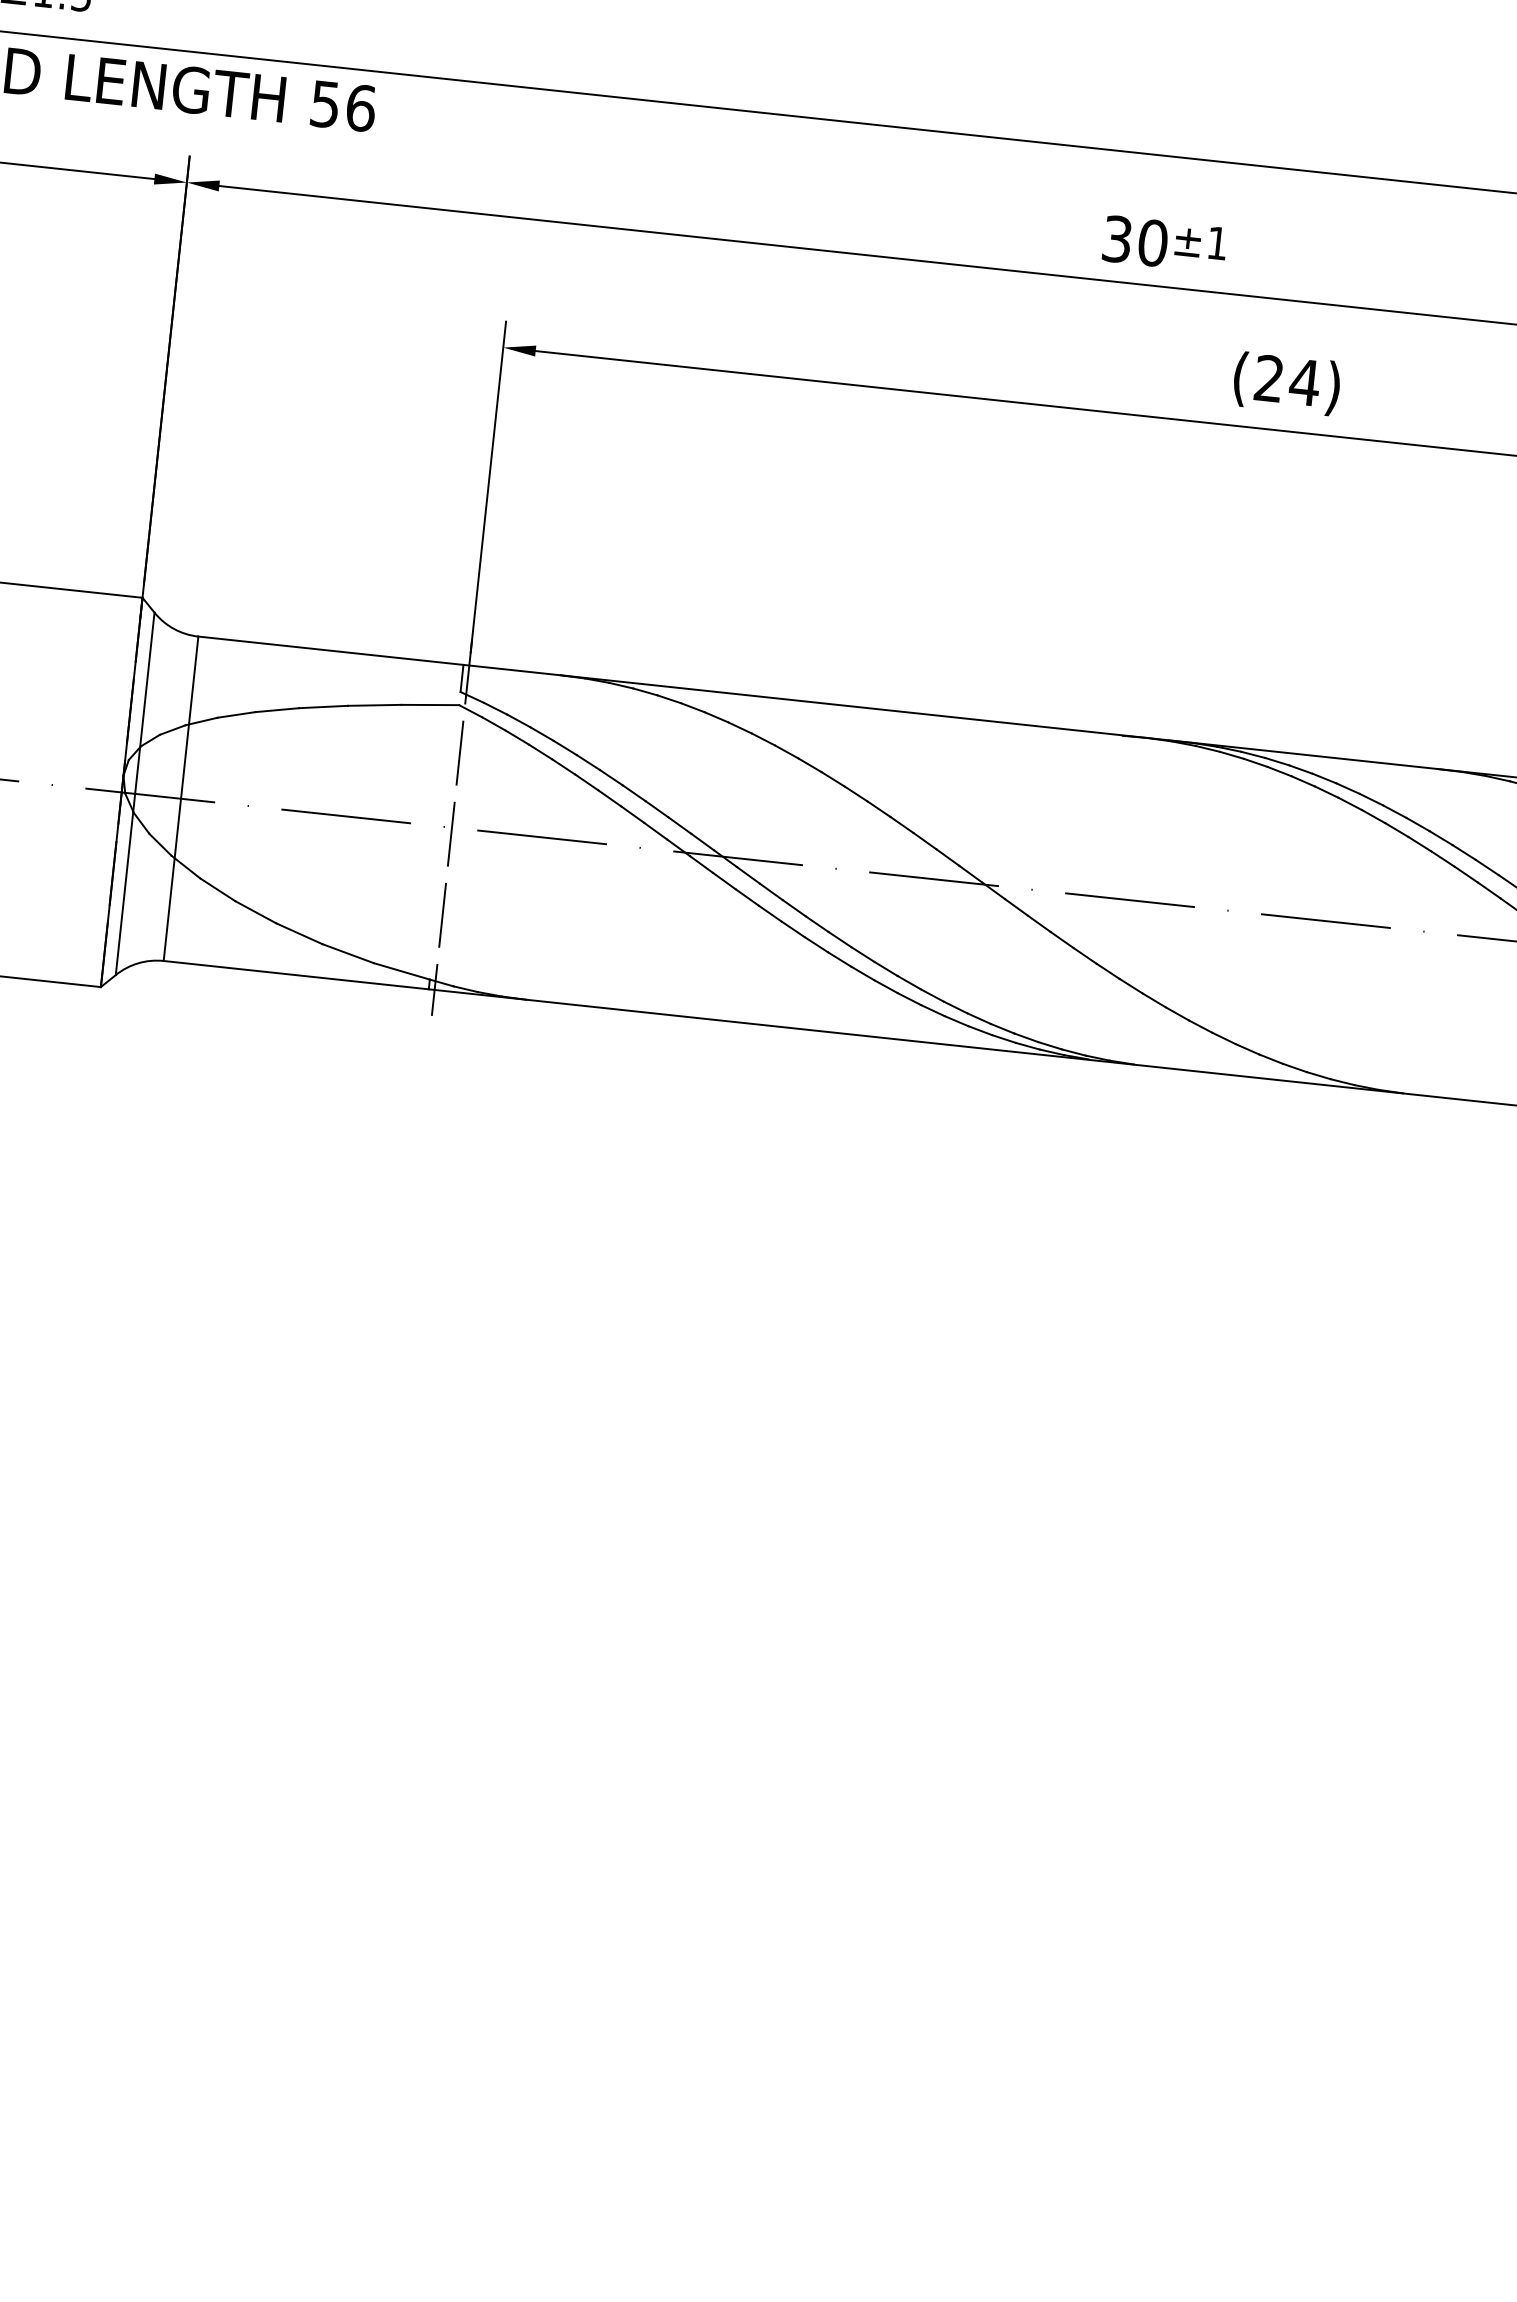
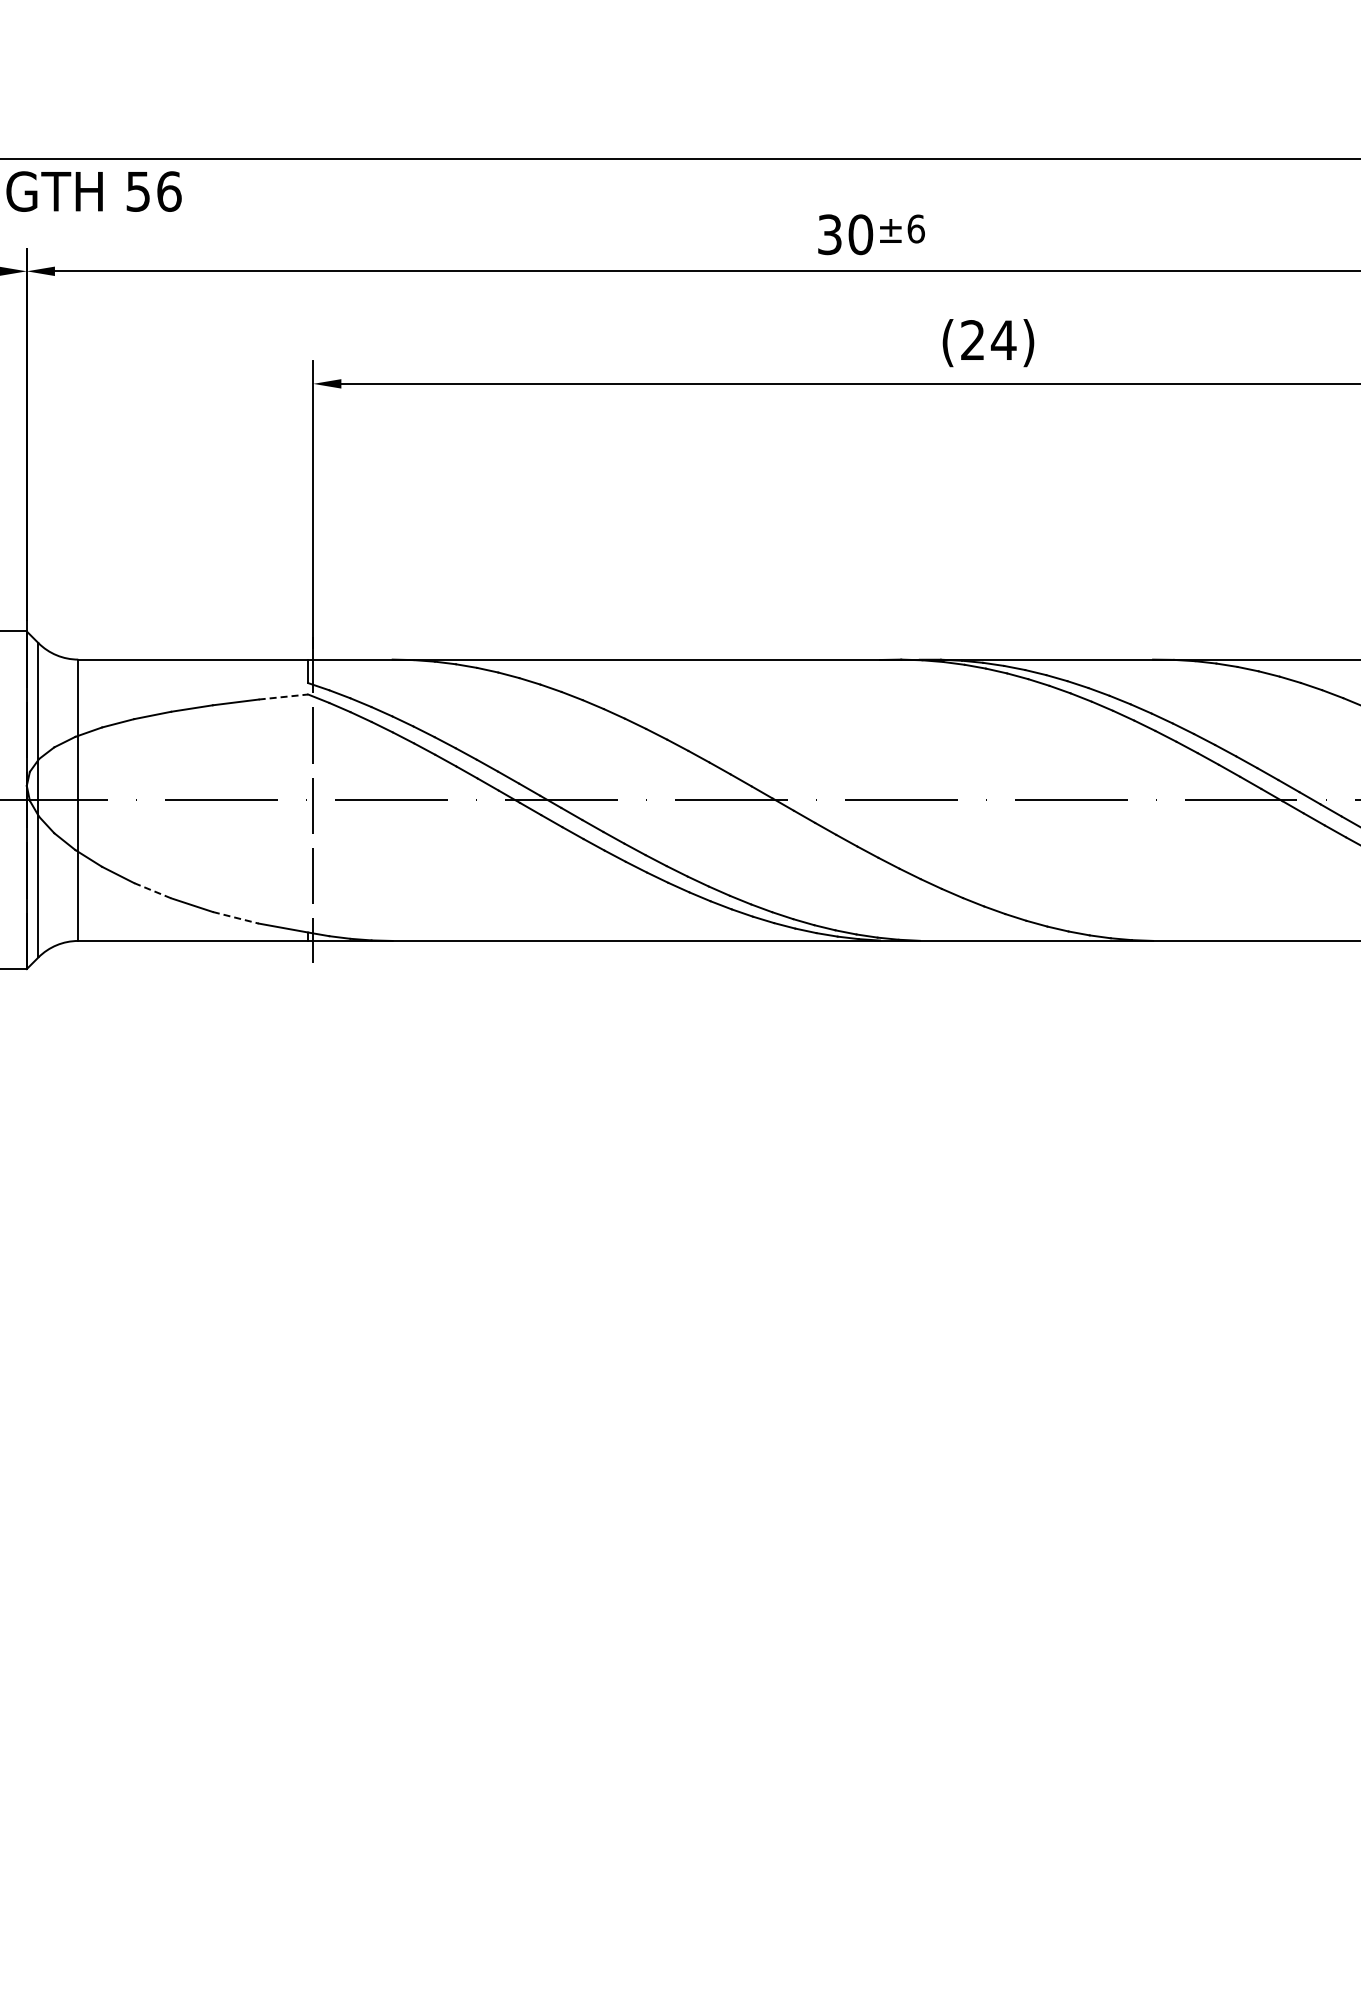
text: (1216, 242) -> (915, 228), ±1 -> ±6
line: (430, 705) -> (283, 697), solid -> dashed
line: (256, 912) -> (153, 890), solid -> dashed
line: (347, 953) -> (235, 917), solid -> dashed

